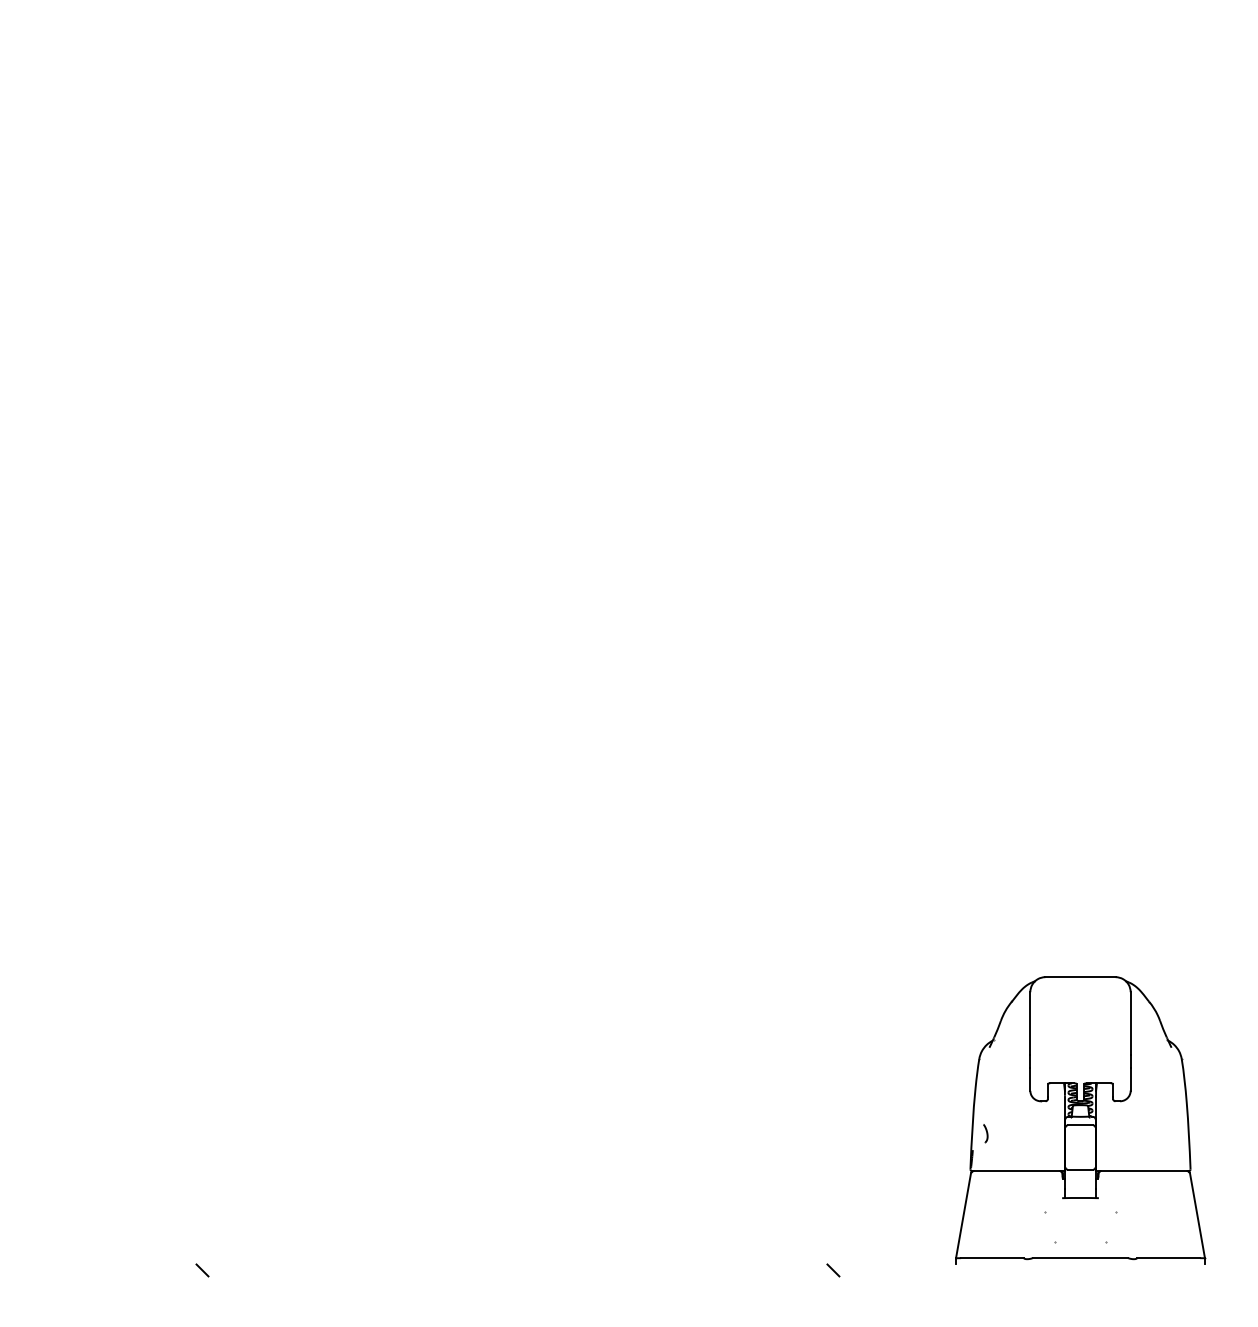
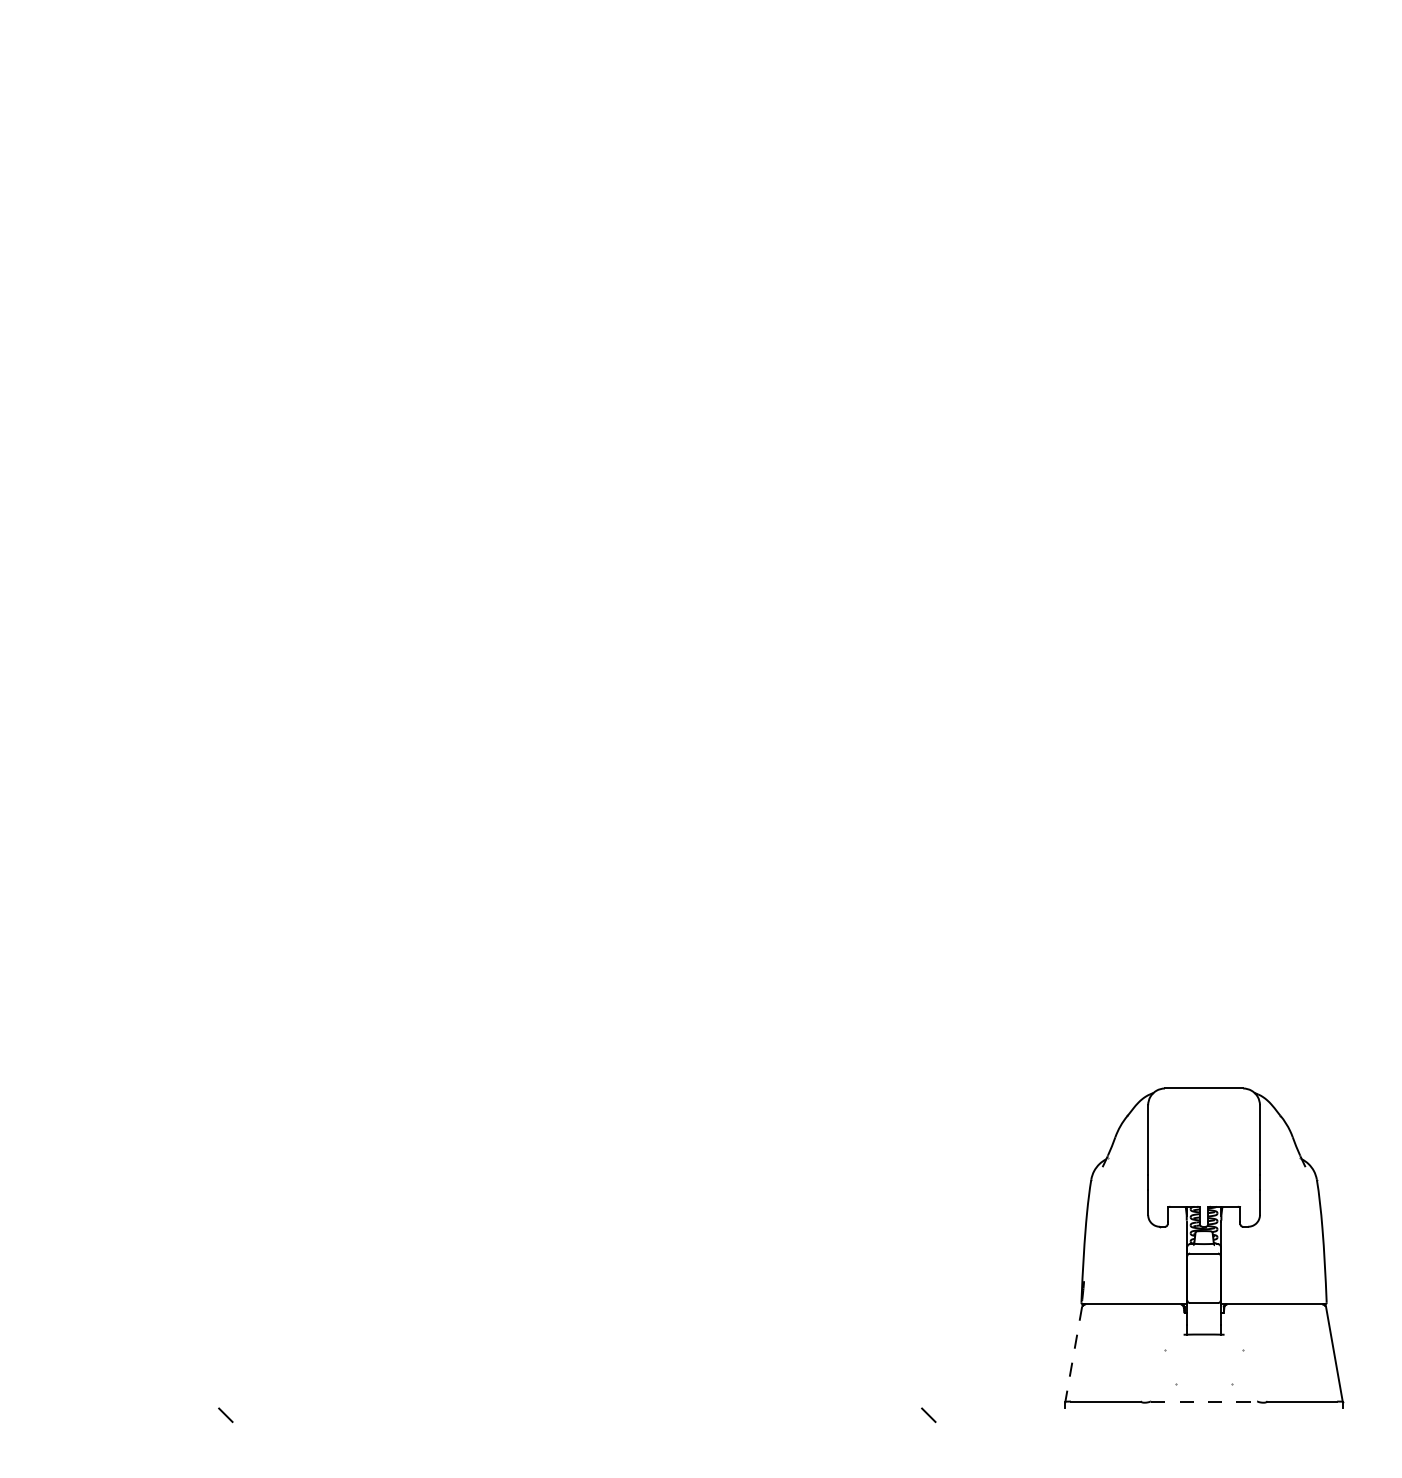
part: (985, 1133) -> (1098, 1262), removed
line: (963, 1215) -> (1073, 1354), solid -> dashed
line: (1080, 1258) -> (1204, 1401), solid -> dashed

